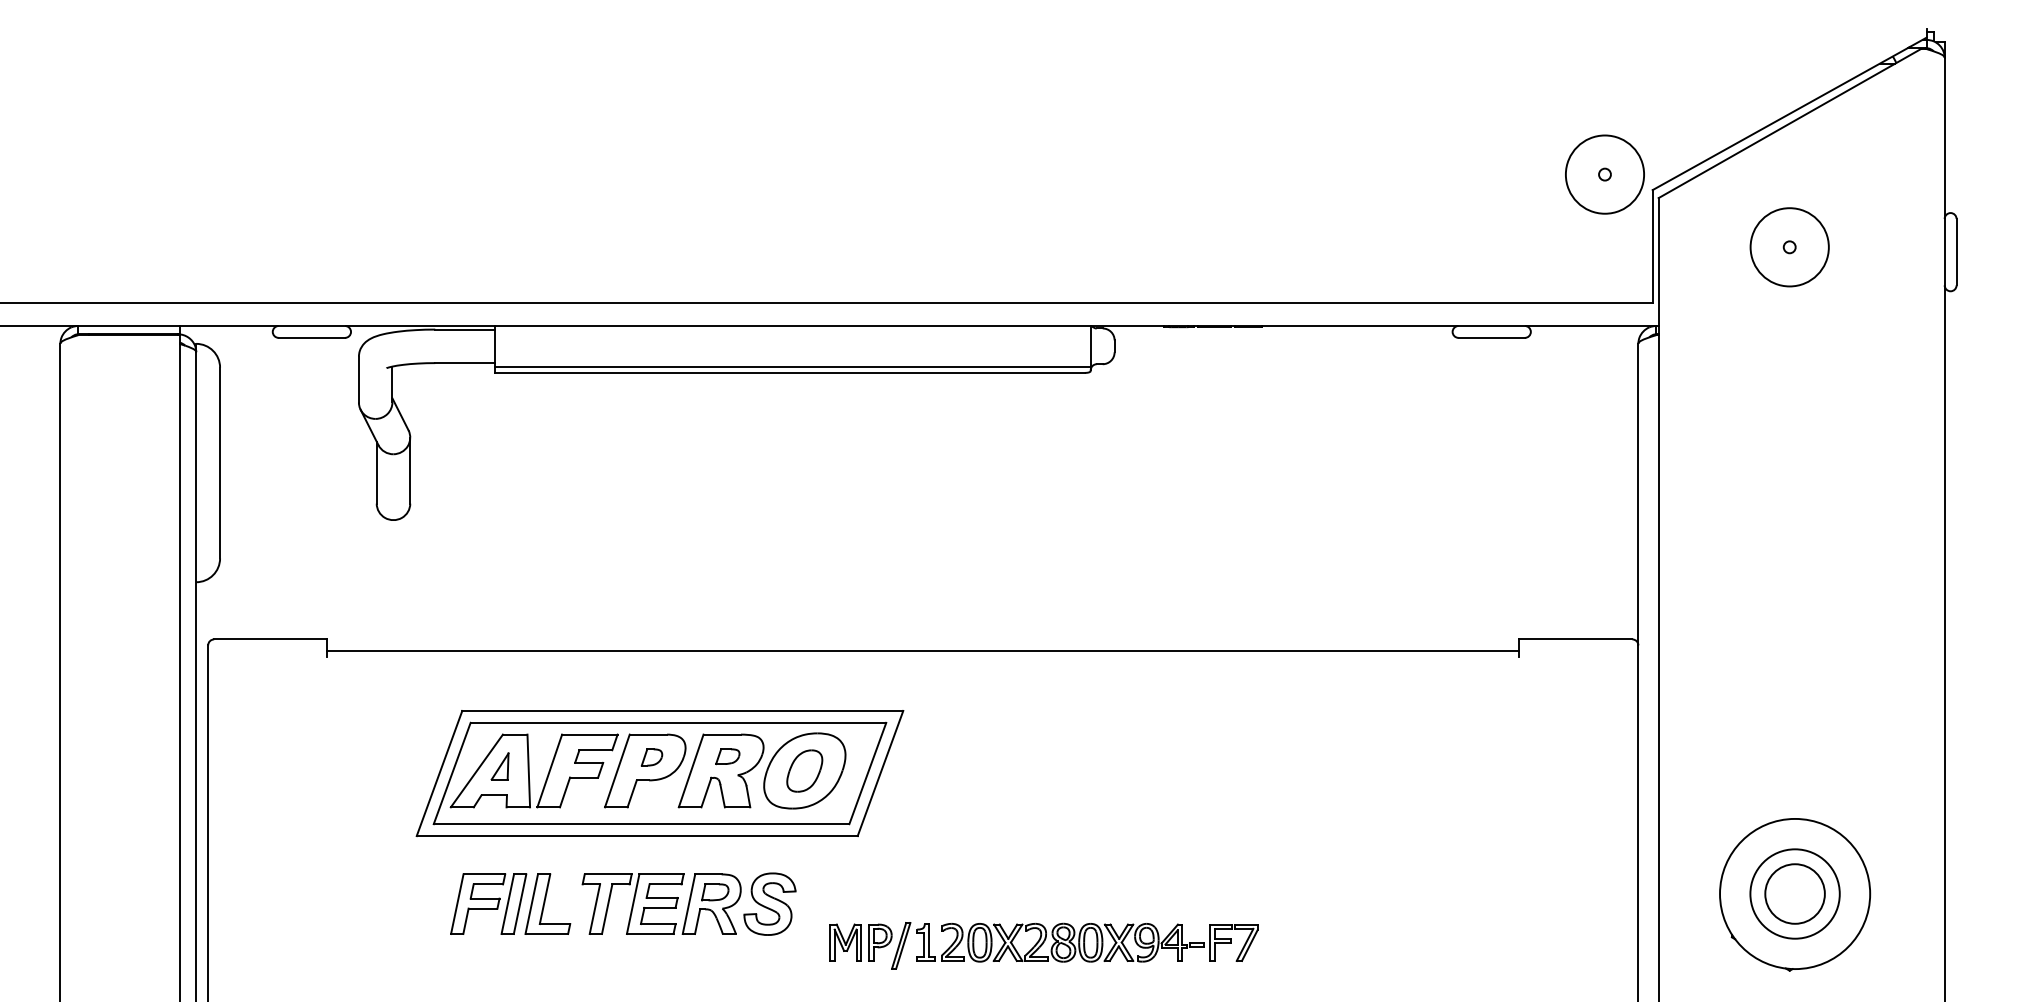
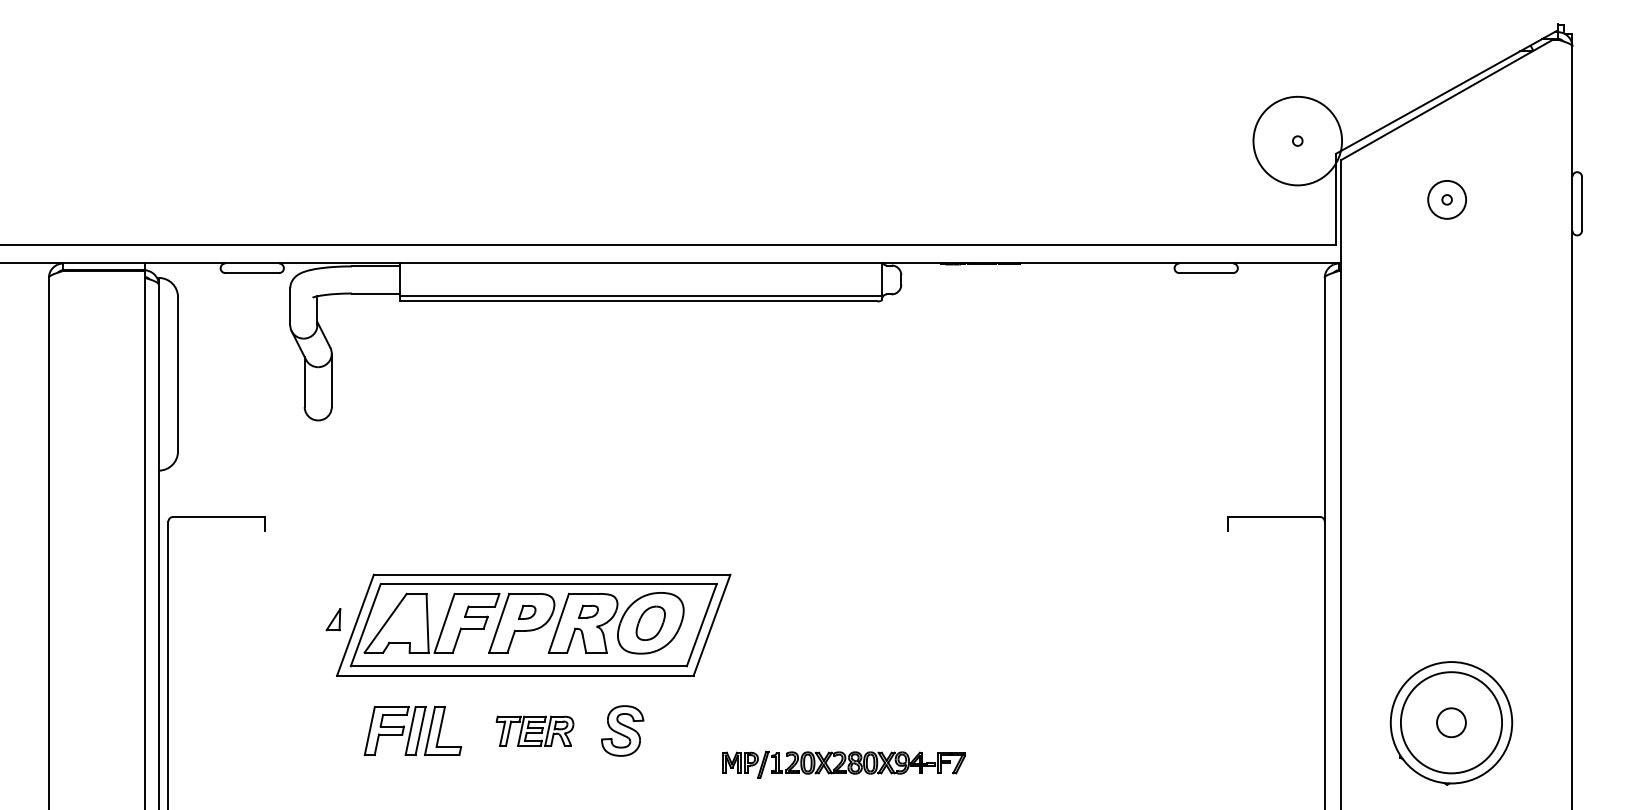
circle: (1604, 173) -> (1297, 140), size x1.4
circle: (1788, 246) -> (1446, 199), size x0.6
line: (923, 651) -> (746, 526), removed
part: (500, 766) -> (333, 619), moved
circle: (1795, 893) -> (1451, 722), size x0.6
circle: (1795, 893) -> (1451, 722), size x1.4
part: (660, 904) -> (534, 731), size x0.6
part: (1043, 945) -> (843, 764), size x0.7

